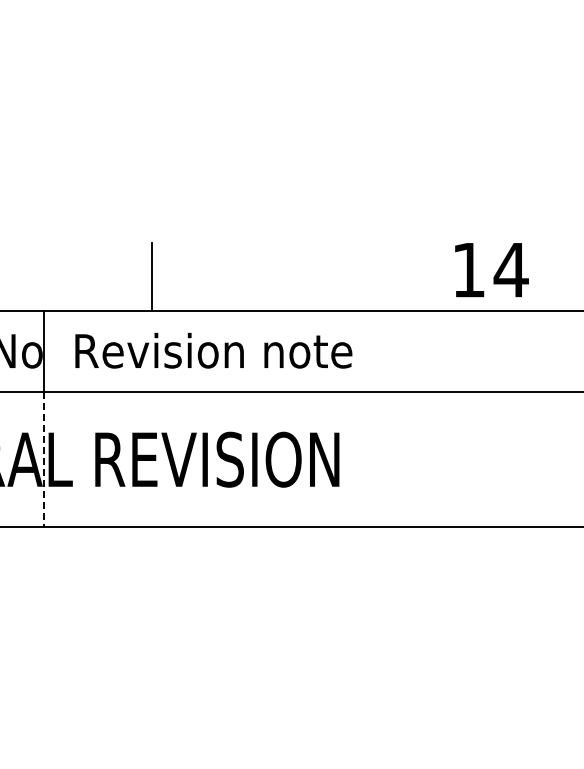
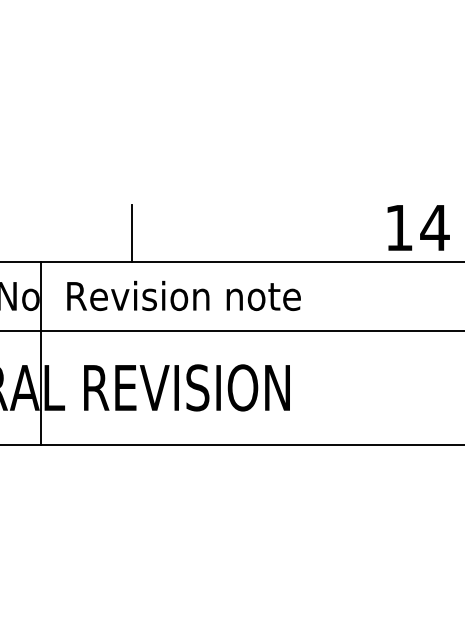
line: (44, 459) -> (41, 387), dashed -> solid

